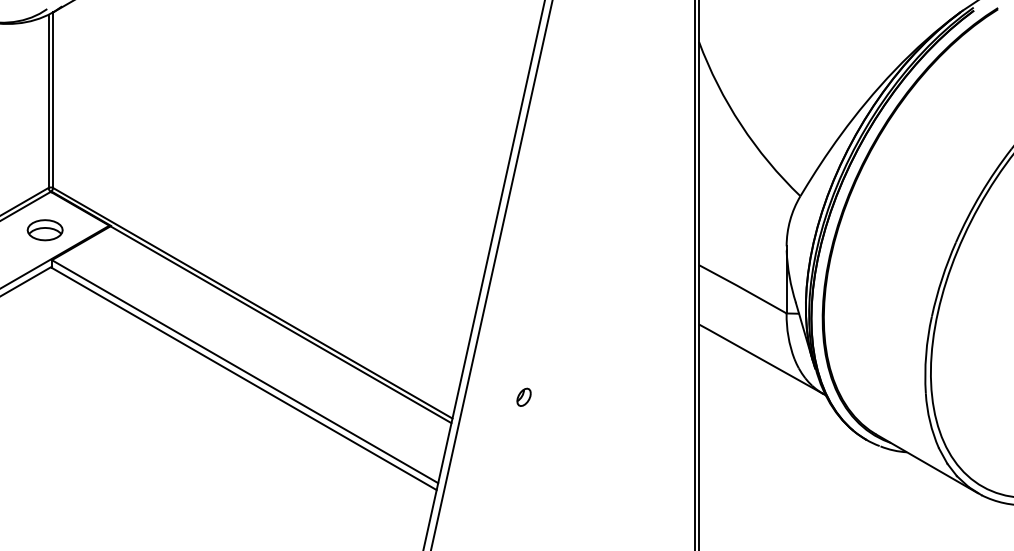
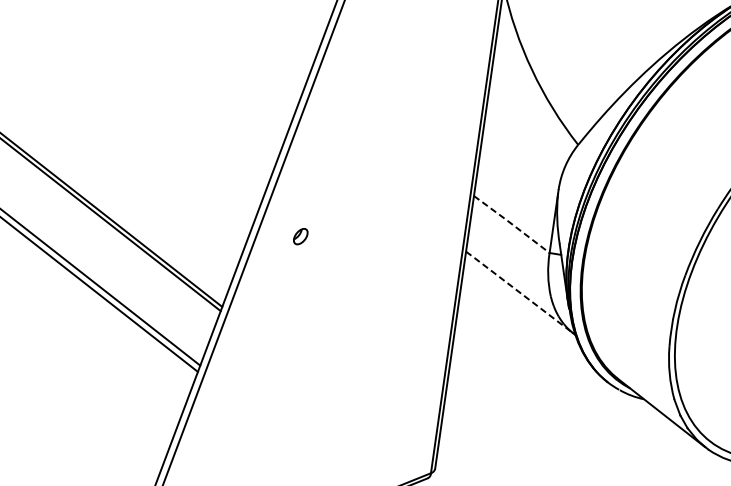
line: (742, 288) -> (511, 223), solid -> dashed
line: (760, 358) -> (519, 291), solid -> dashed
part: (523, 396) -> (300, 235), moved

